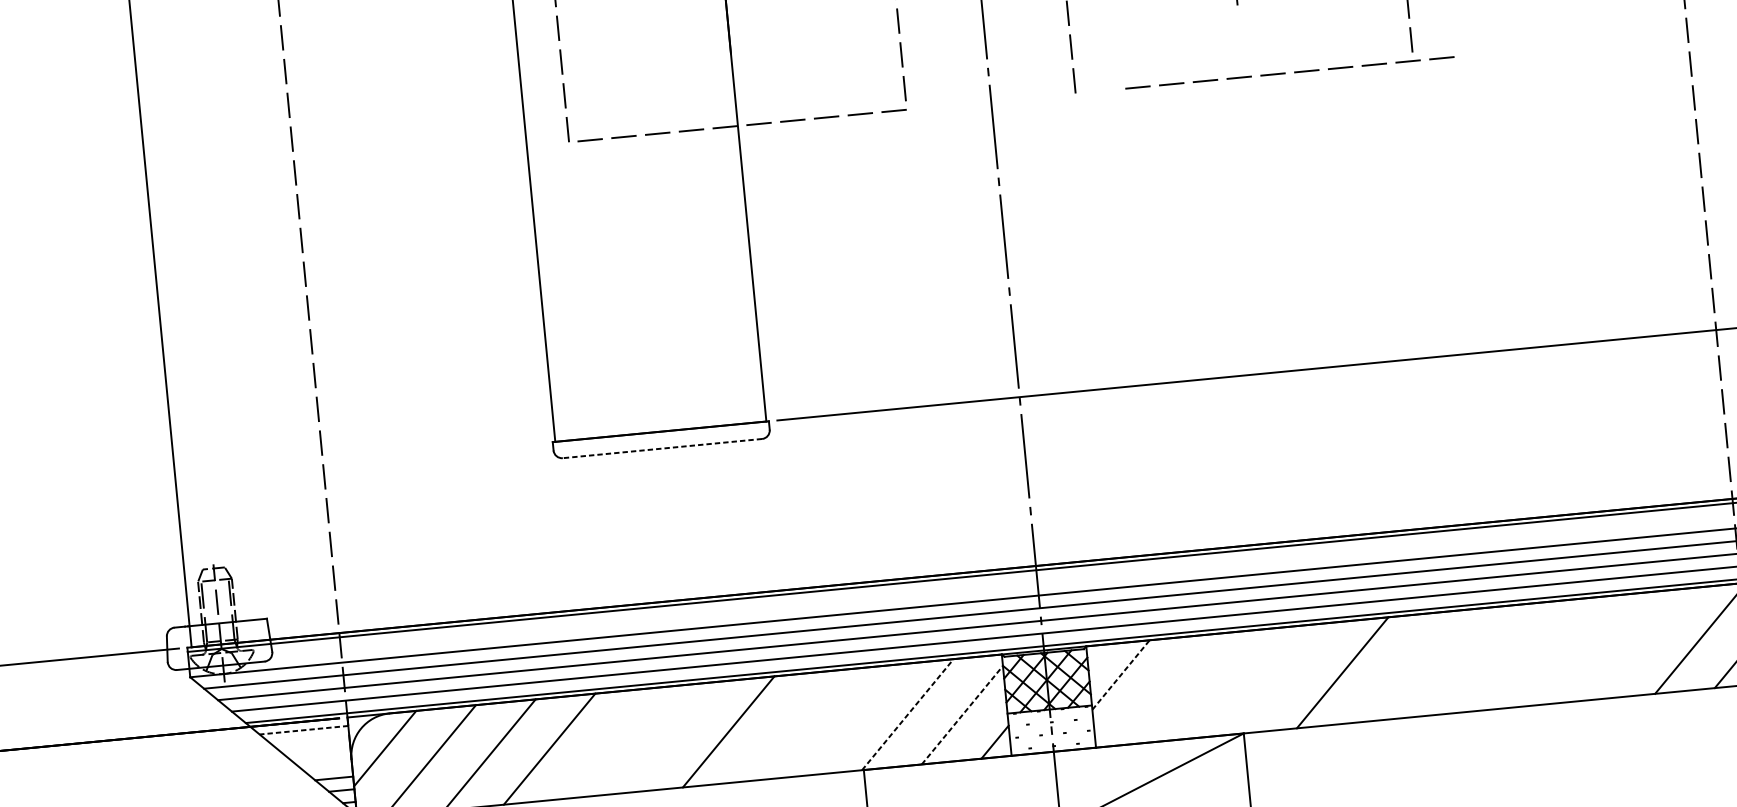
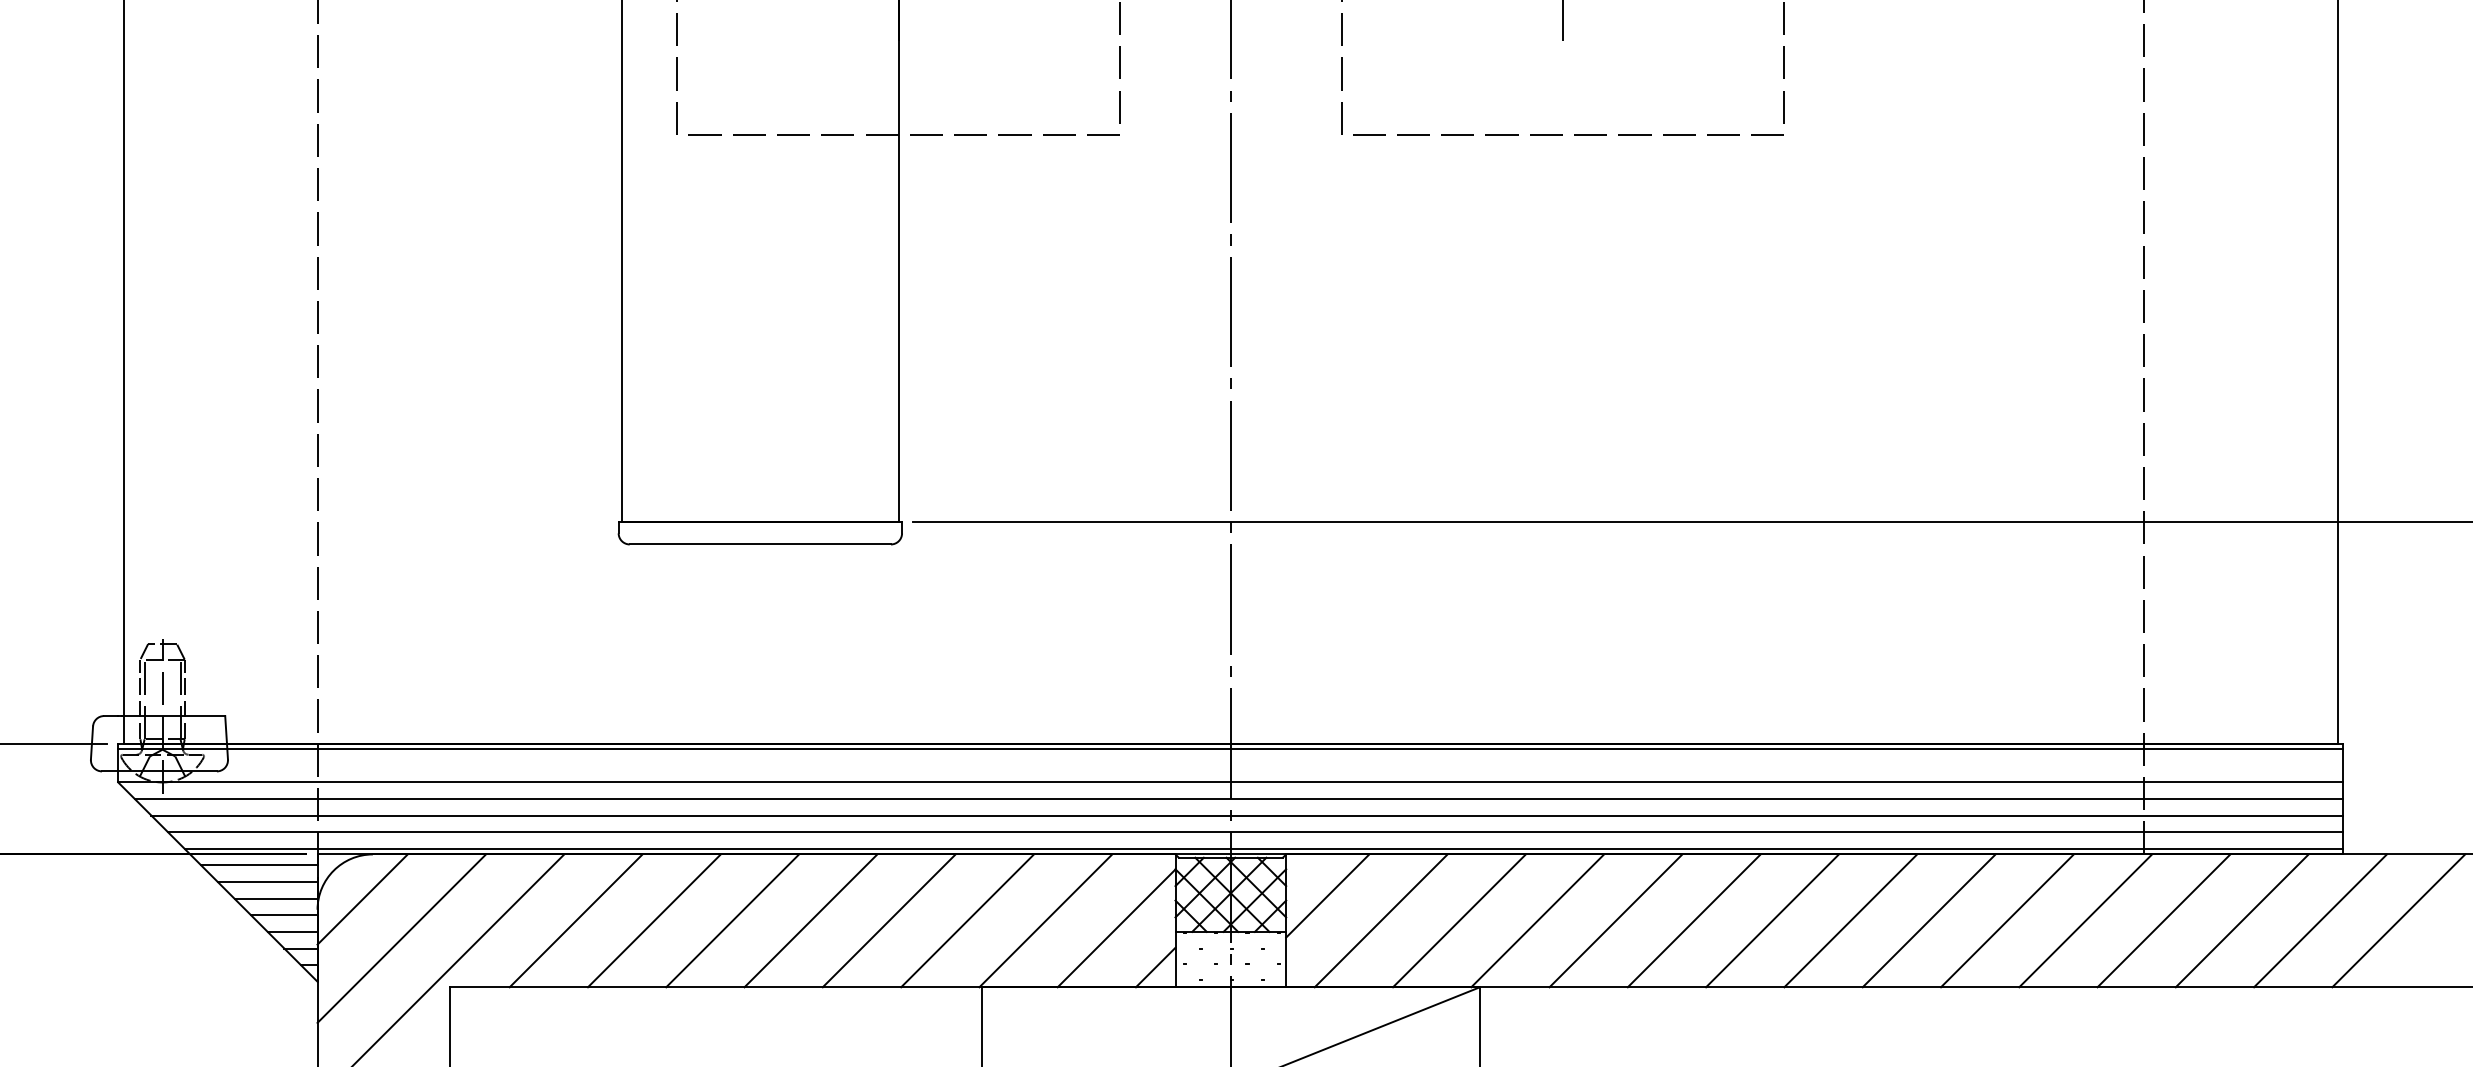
line: (1285, 73) -> (1562, 134), moved
line: (662, 448) -> (760, 544), dashed -> solid
line: (1641, 643) -> (2007, 920), added
line: (1580, 649) -> (1928, 920), added
line: (1521, 655) -> (1850, 920), added
line: (1462, 661) -> (1772, 920), added
line: (1401, 666) -> (1693, 920), added
line: (1120, 674) -> (1327, 895), dashed -> solid
line: (1282, 678) -> (1537, 920), added
line: (1223, 684) -> (1459, 920), added
line: (1163, 689) -> (1380, 920), added
line: (907, 714) -> (1045, 920), dashed -> solid
line: (962, 715) -> (1116, 928), dashed -> solid
line: (848, 720) -> (967, 920), added
line: (787, 725) -> (888, 920), added
line: (303, 730) -> (258, 865), dashed -> solid
line: (668, 737) -> (732, 920), added
line: (311, 742) -> (267, 882), added
line: (609, 743) -> (654, 920), added
line: (318, 754) -> (275, 898), added
line: (326, 766) -> (284, 915), added

